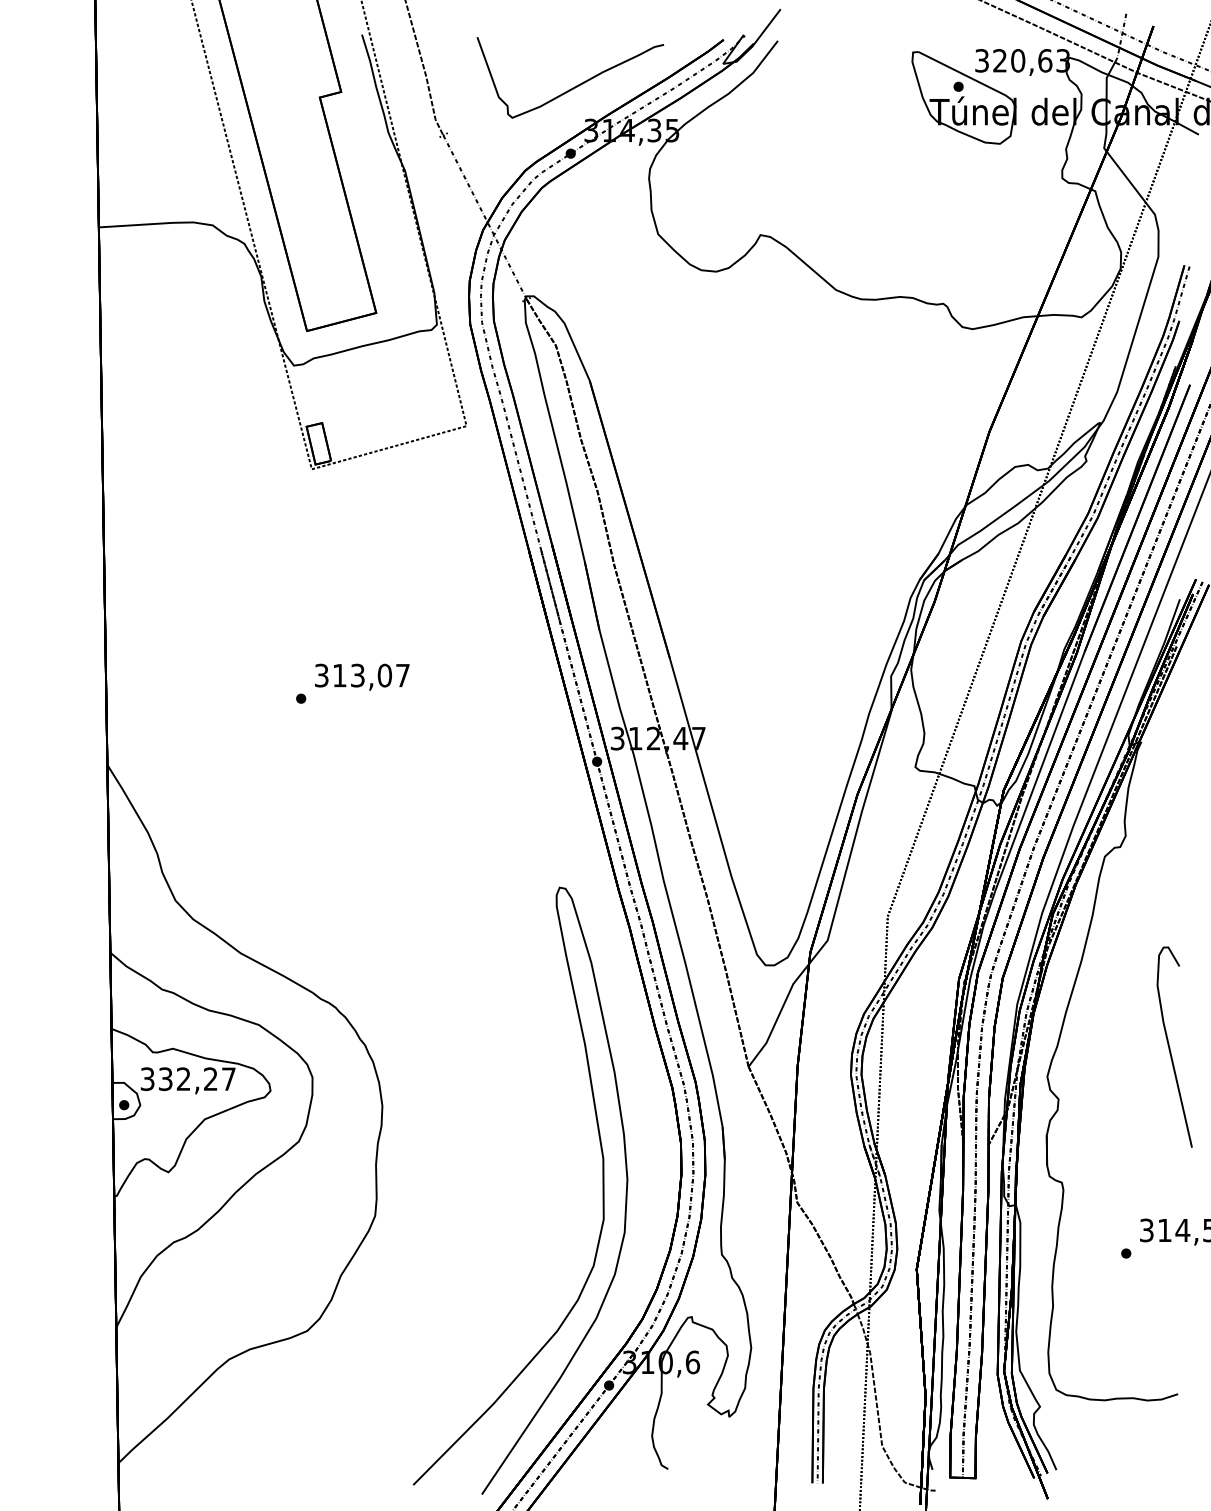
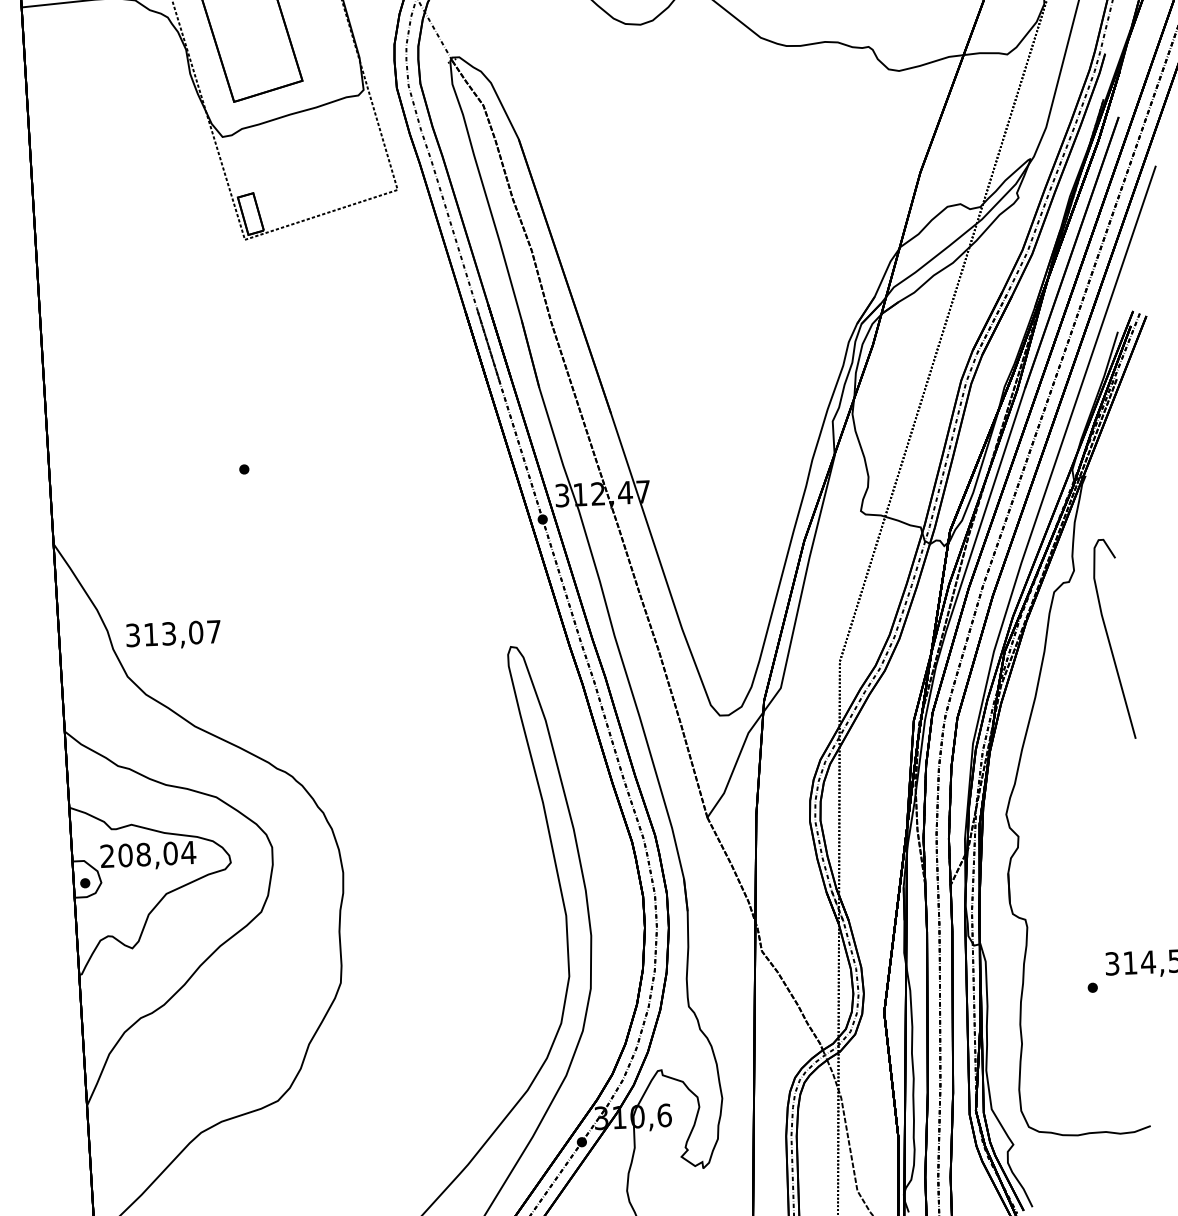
text: (362, 676) -> (173, 634), moved
curve: (1170, 1047) -> (1109, 639), moved
text: (188, 1079) -> (148, 854), 332,27 -> 208,04

